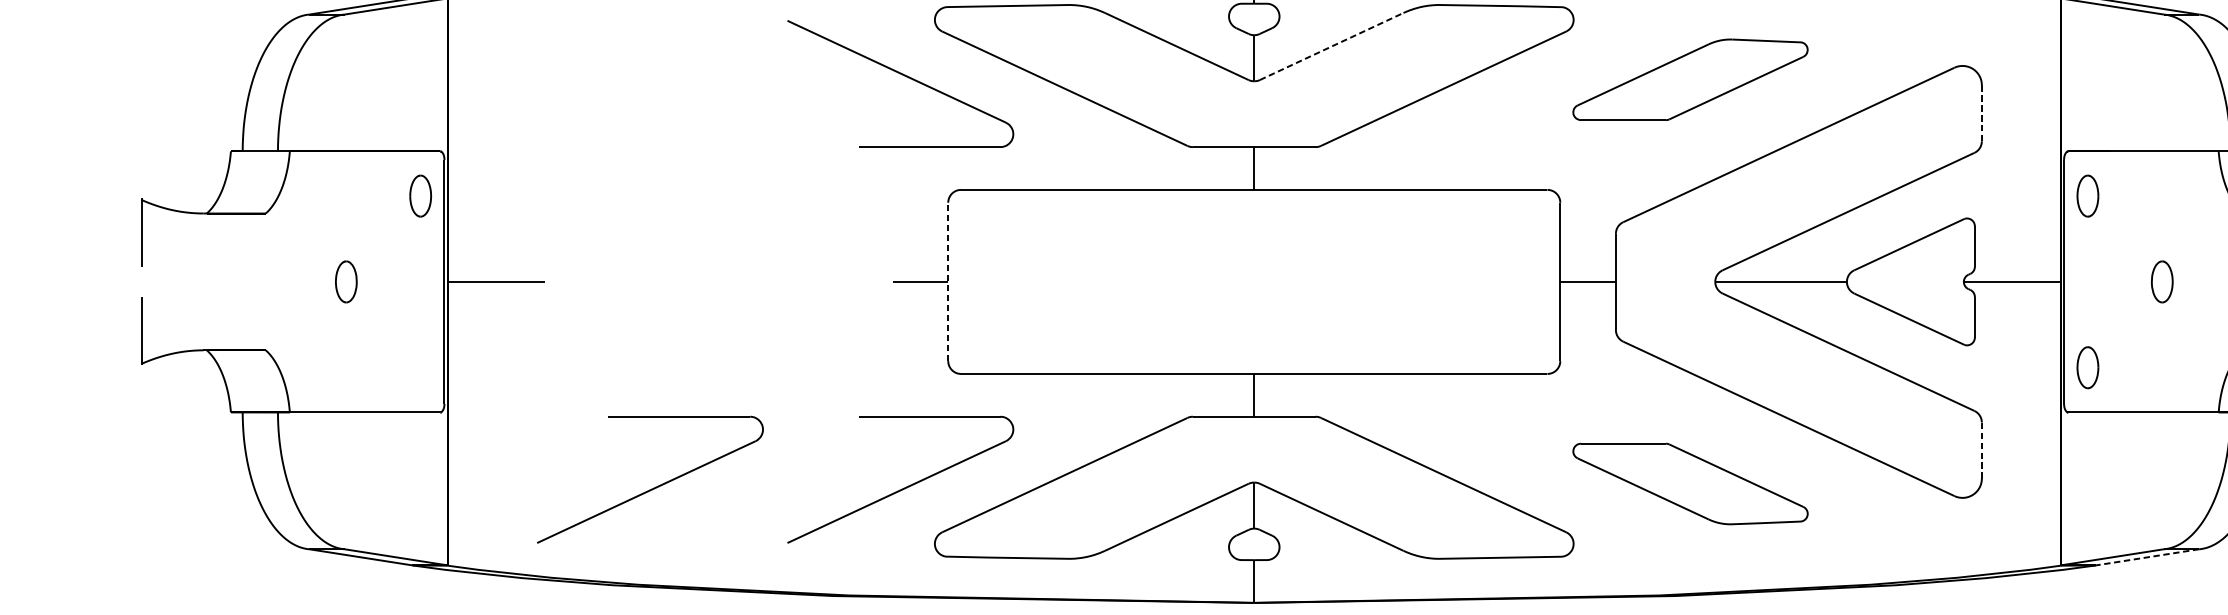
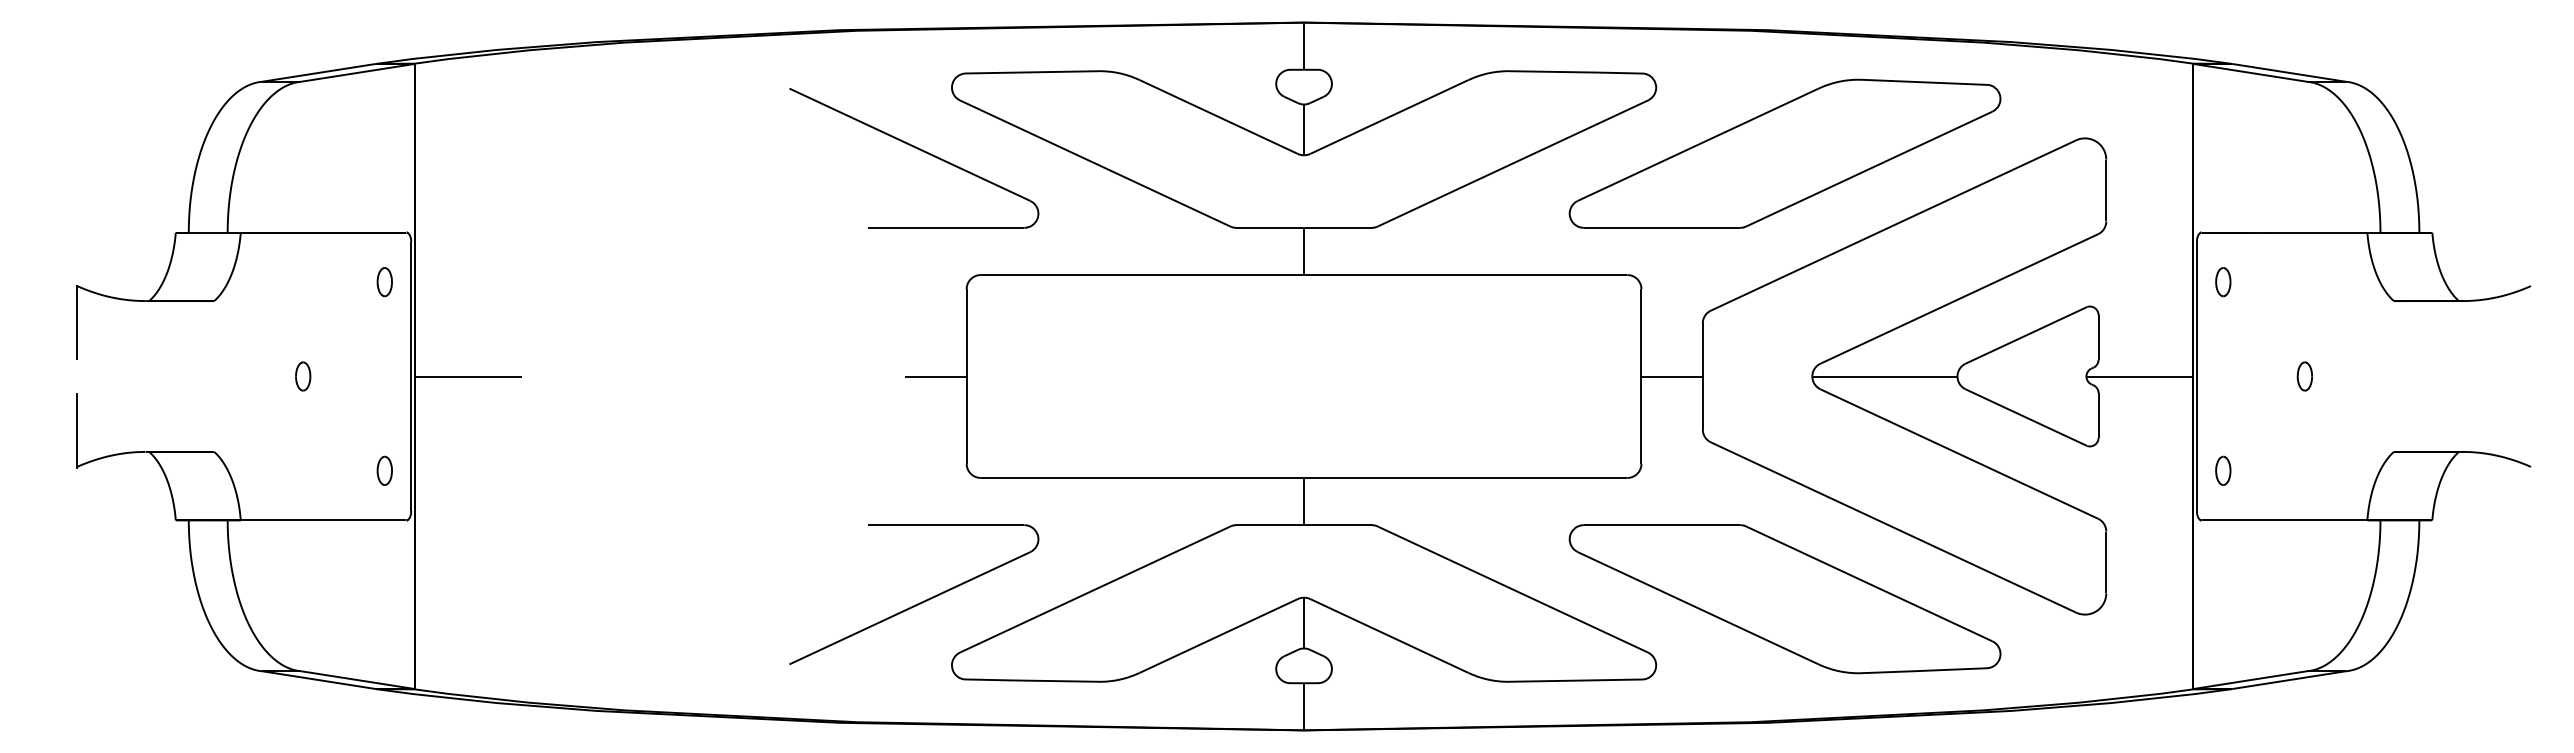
line: (1331, 46) -> (1389, 116), dashed -> solid
part: (1690, 79) -> (1784, 153), size x1.67
line: (1982, 113) -> (2106, 190), dashed -> solid
part: (420, 196) -> (384, 282), size x0.62
part: (2088, 196) -> (2223, 282), size x0.62
part: (346, 281) -> (303, 376), size x0.62
line: (948, 281) -> (966, 376), dashed -> solid
part: (2161, 281) -> (2304, 376), size x0.62
part: (420, 367) -> (384, 470), added
part: (2088, 367) -> (2223, 470), size x0.62
line: (1982, 450) -> (2106, 562), dashed -> solid
part: (1690, 484) -> (1784, 599), size x1.67
part: (655, 486) -> (643, 602), removed
line: (2148, 557) -> (2289, 680), dashed -> solid

